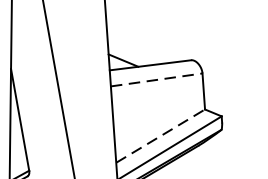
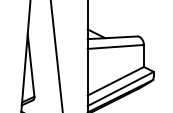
line: (157, 79) -> (116, 46), dashed -> solid
line: (160, 136) -> (115, 81), dashed -> solid

